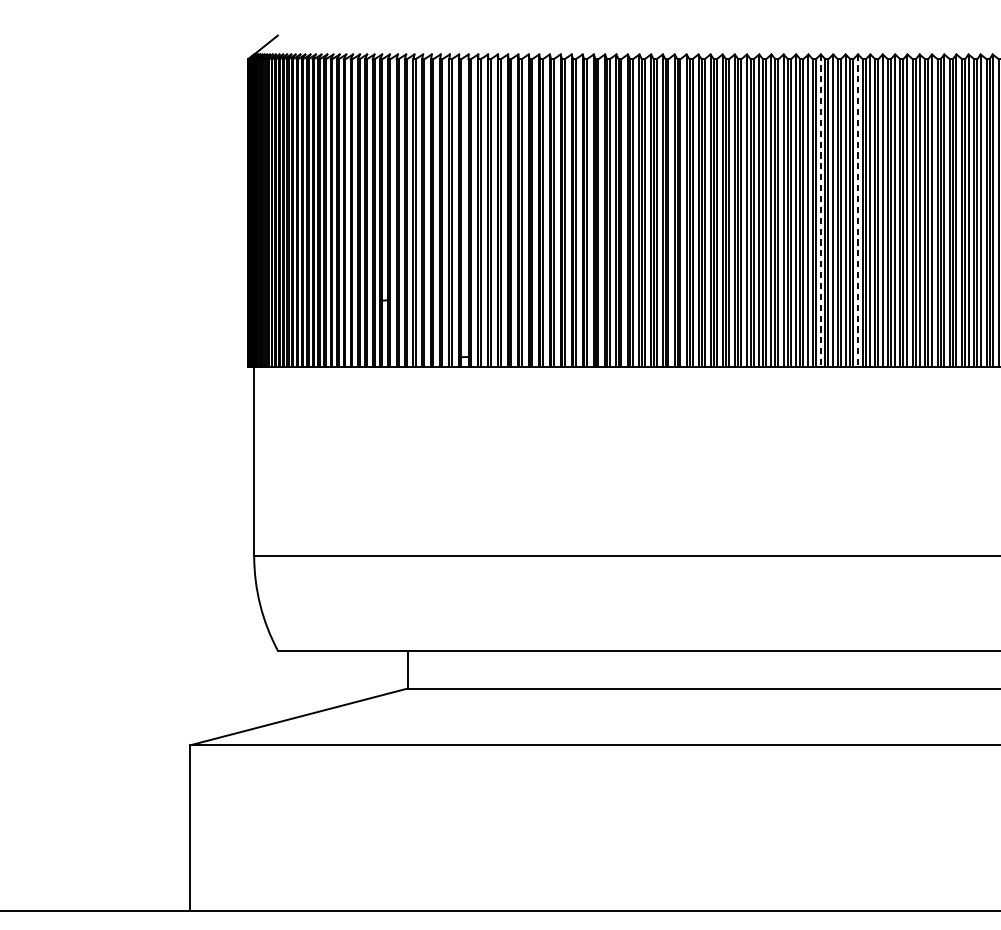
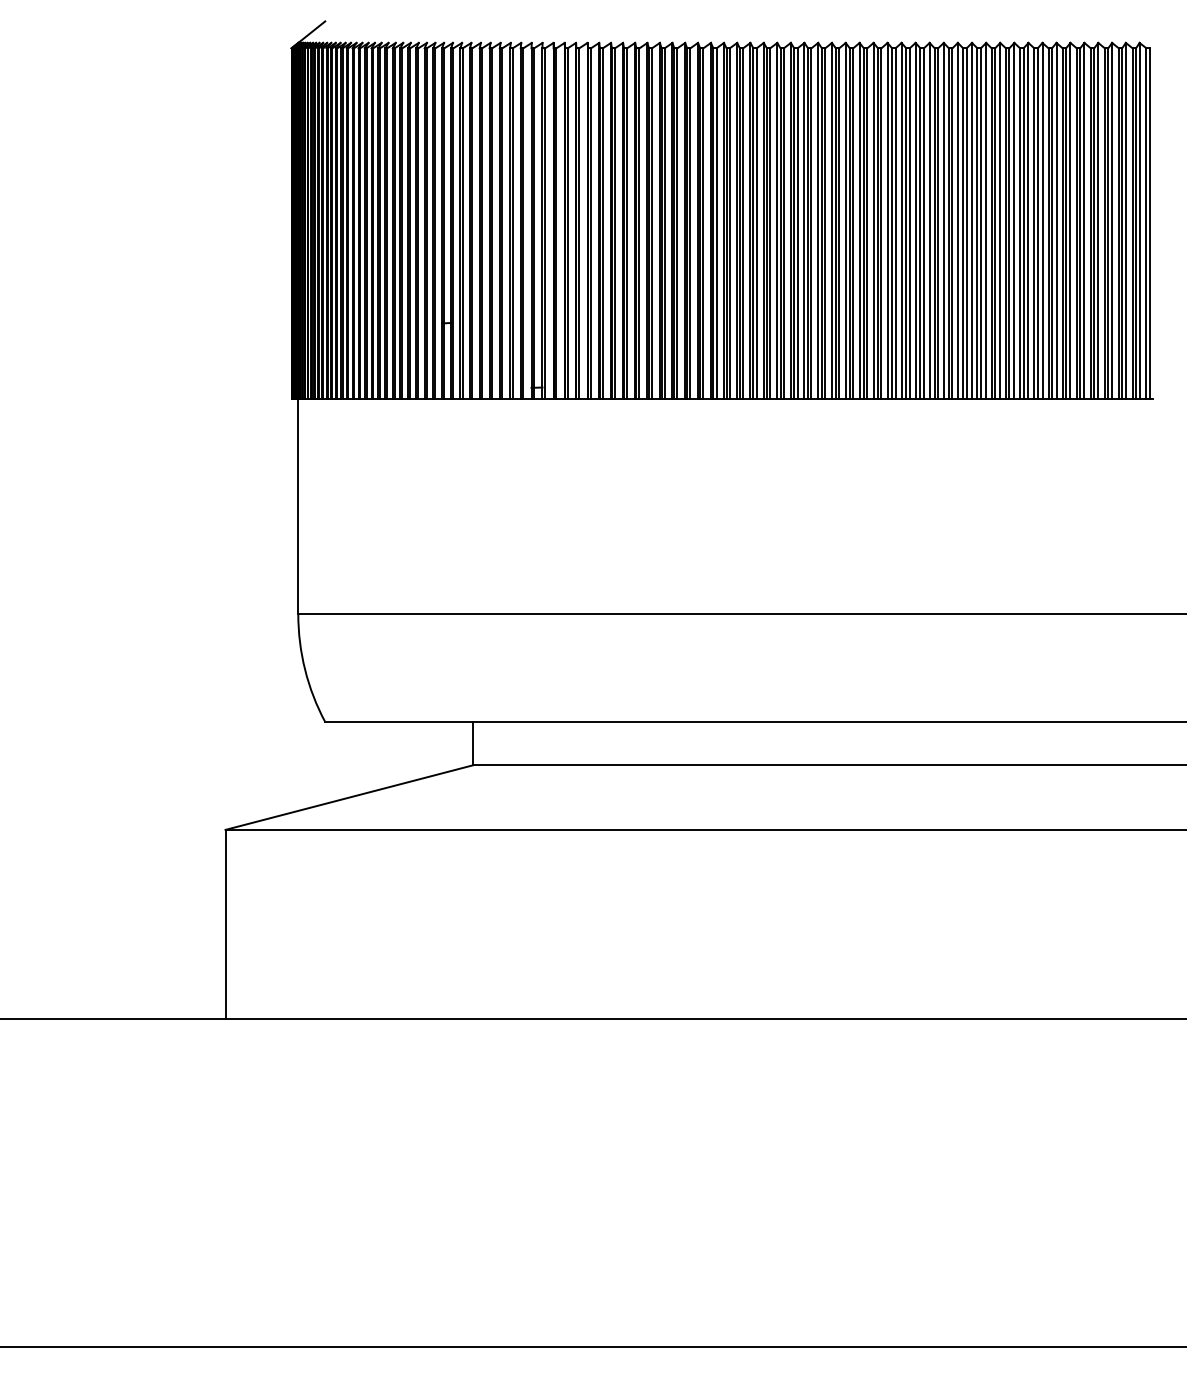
line: (820, 210) -> (943, 220), dashed -> solid
line: (858, 210) -> (986, 220), dashed -> solid

